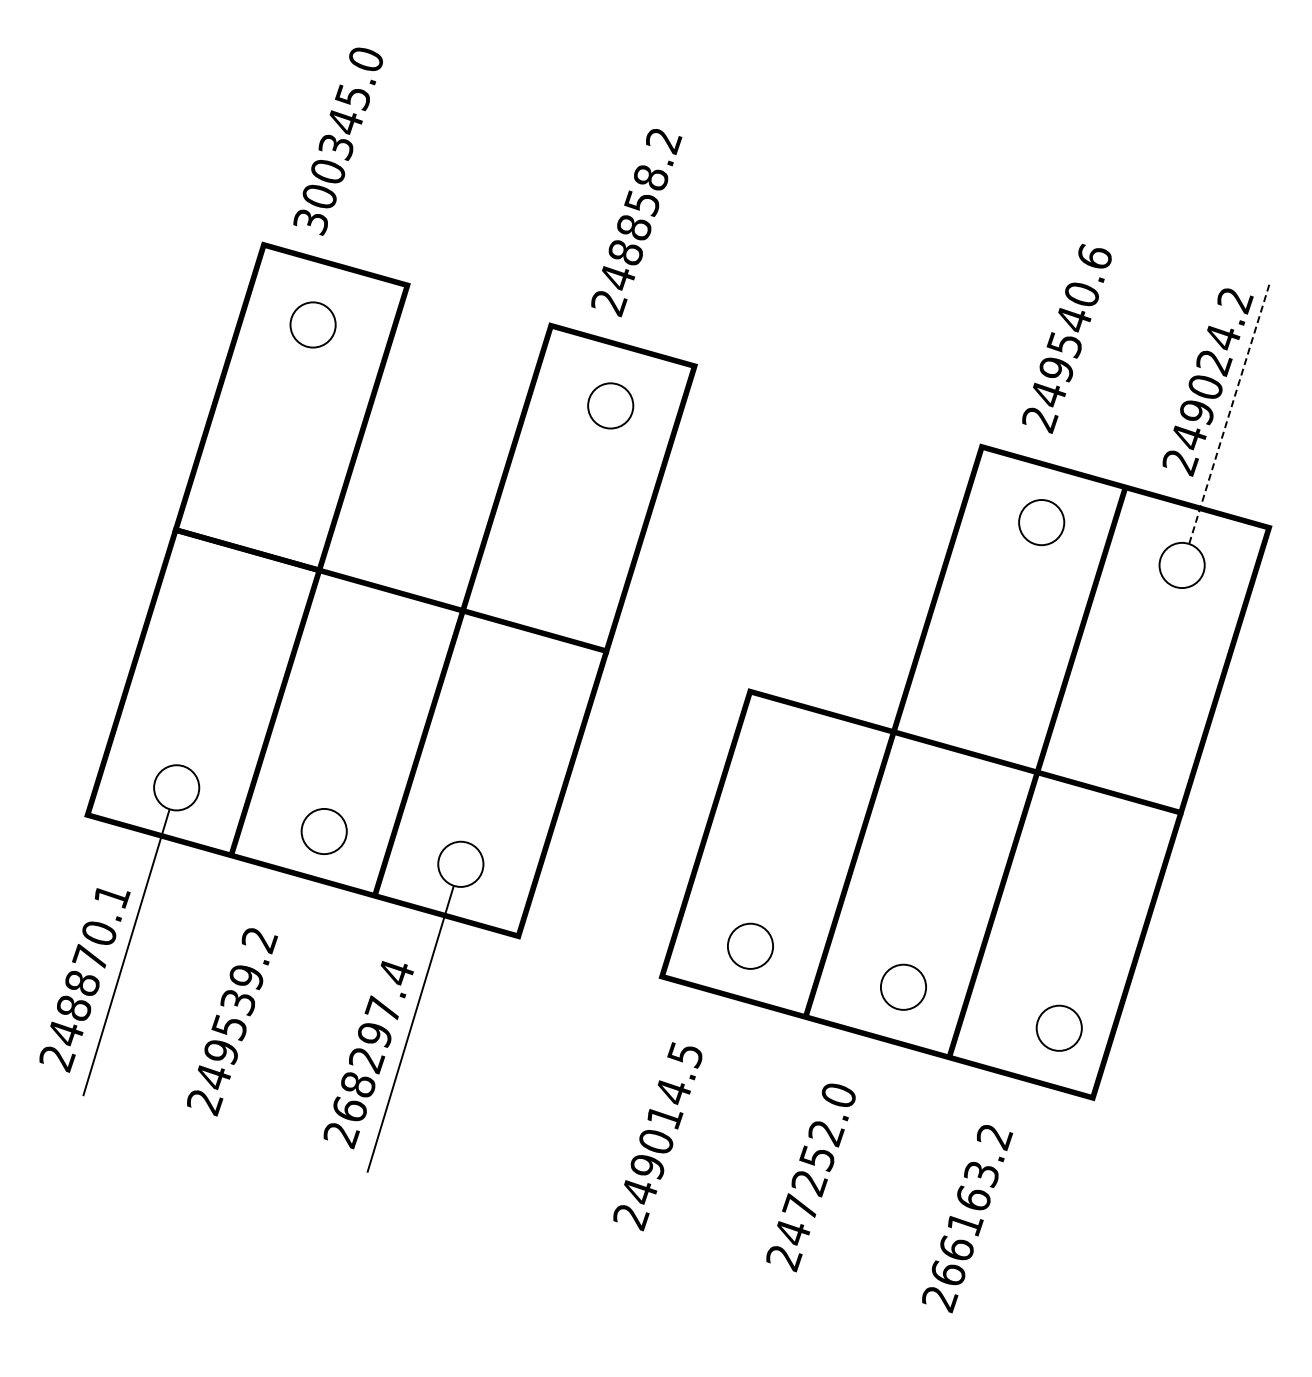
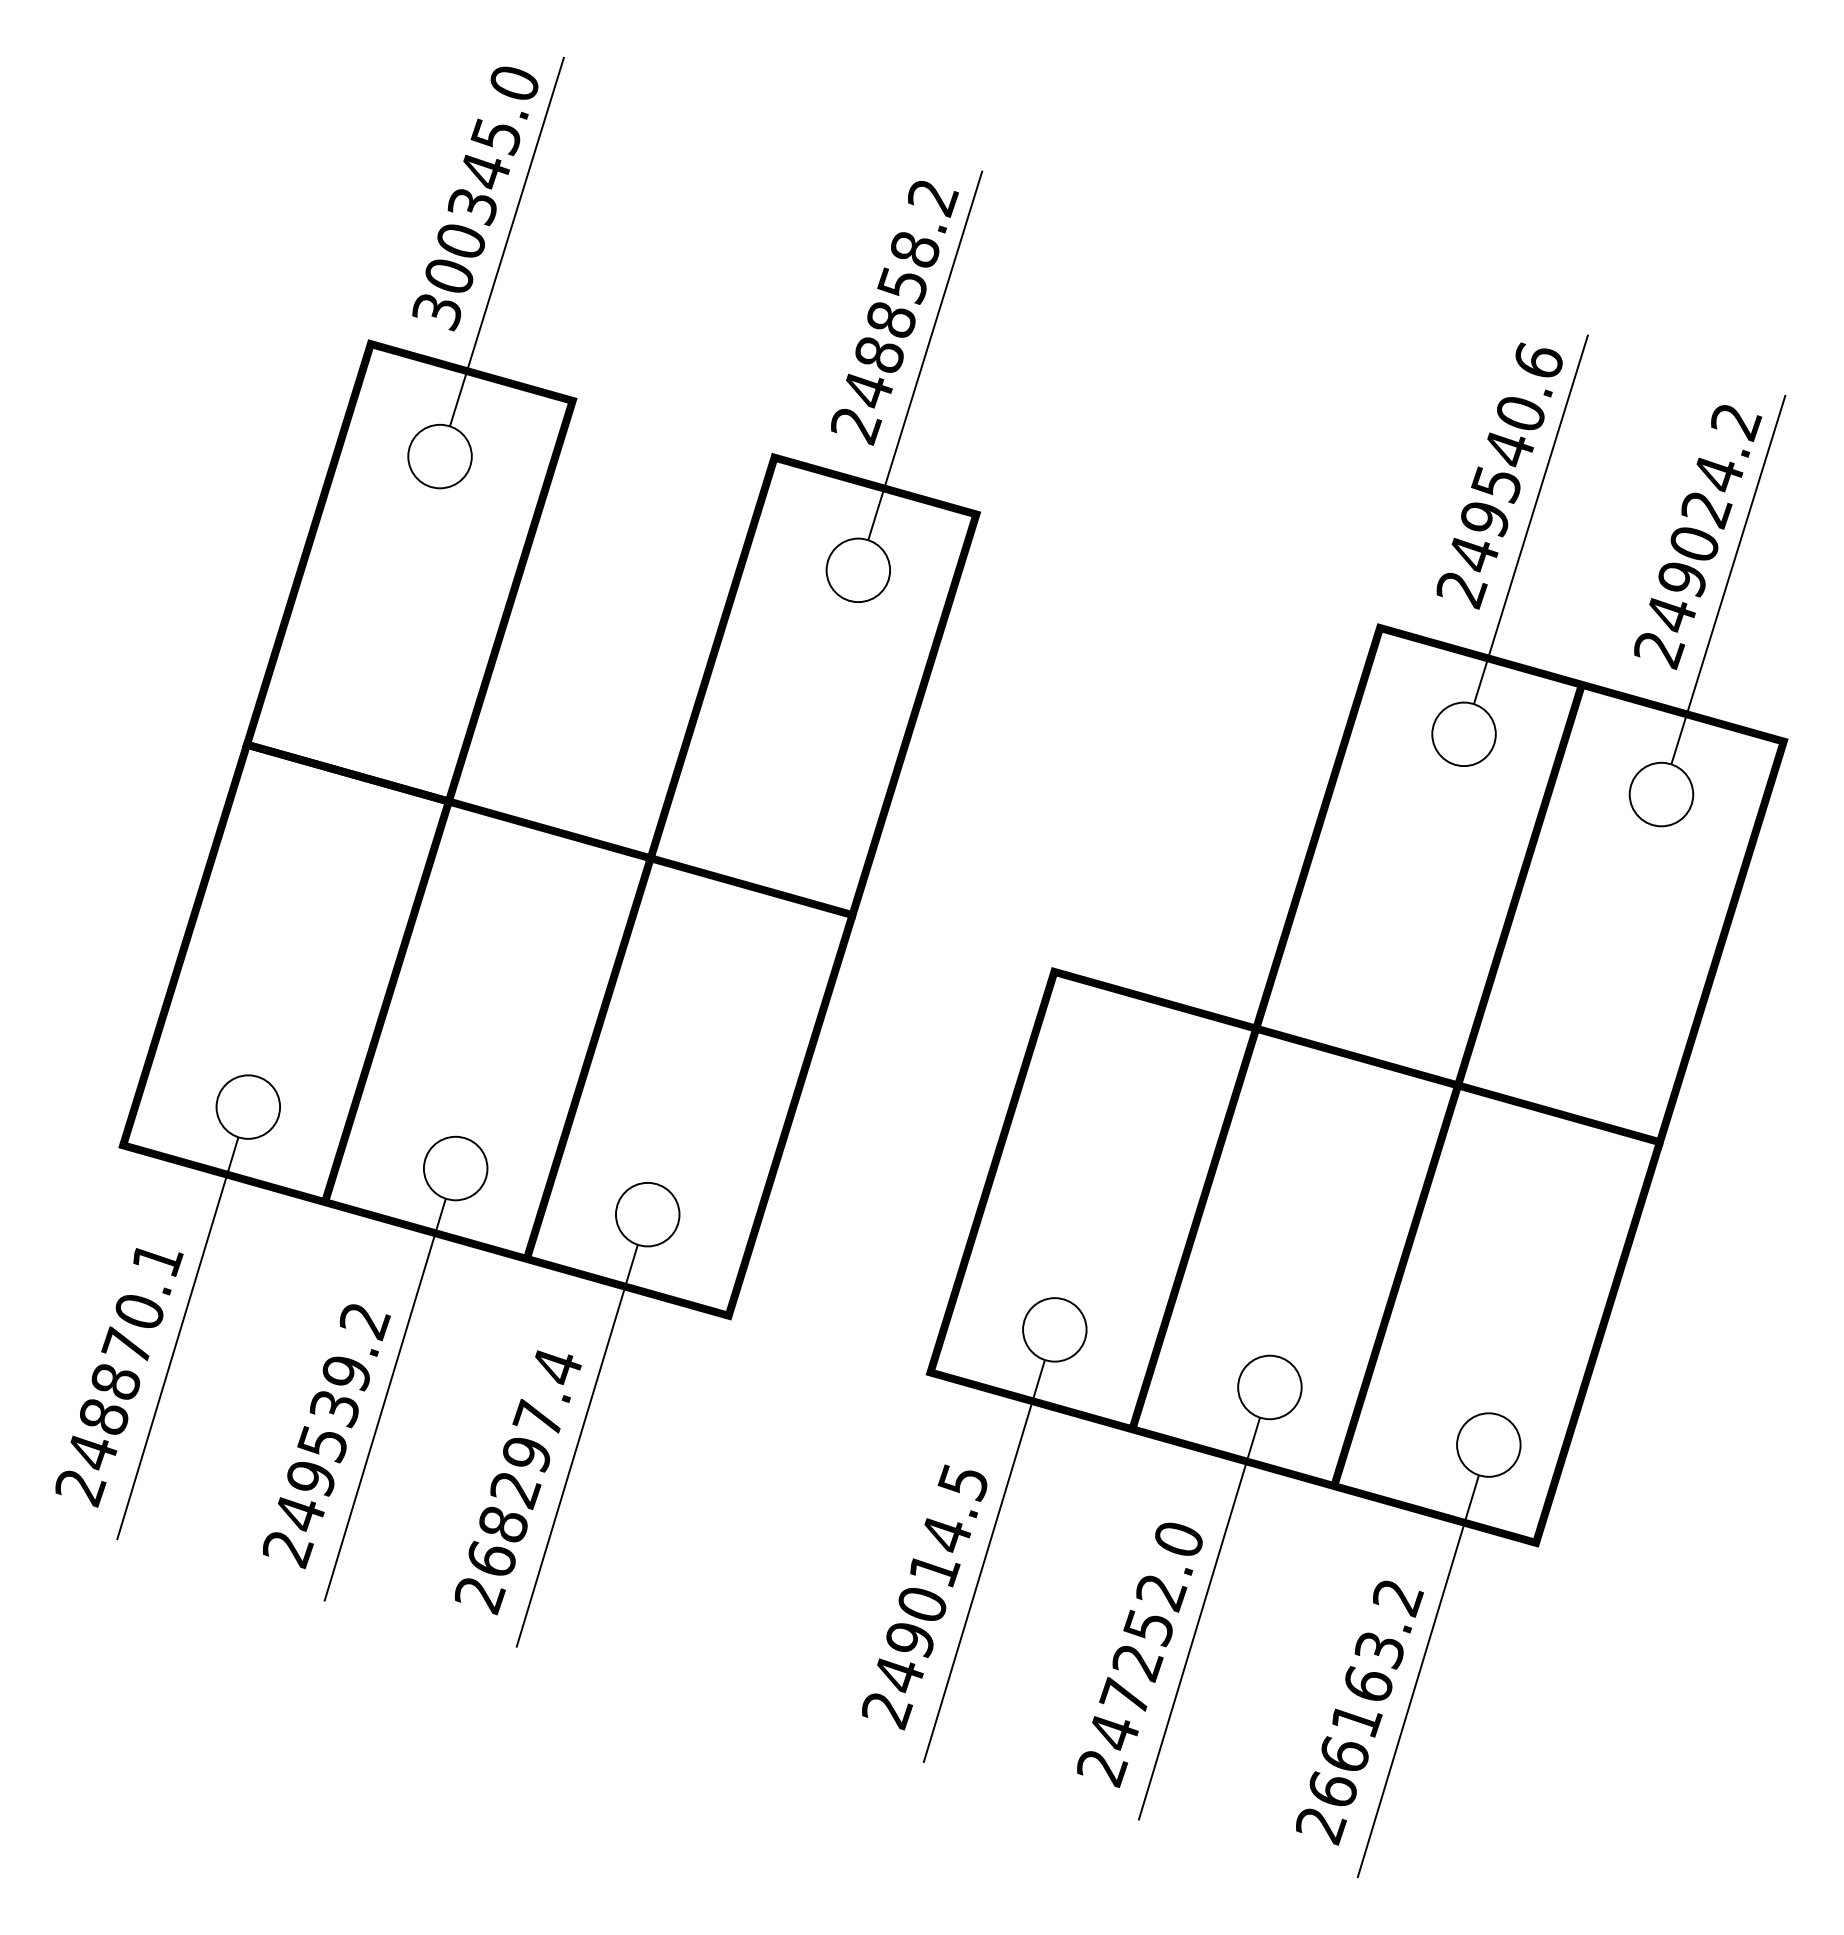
line: (360, 172) -> (506, 242), added
line: (657, 253) -> (924, 356), added
line: (1088, 369) -> (1529, 519), added
line: (1229, 412) -> (1728, 579), dashed -> solid
line: (274, 995) -> (385, 1398), added
line: (700, 1110) -> (984, 1560), added
line: (853, 1151) -> (1199, 1618), added
line: (1009, 1192) -> (1418, 1675), added

